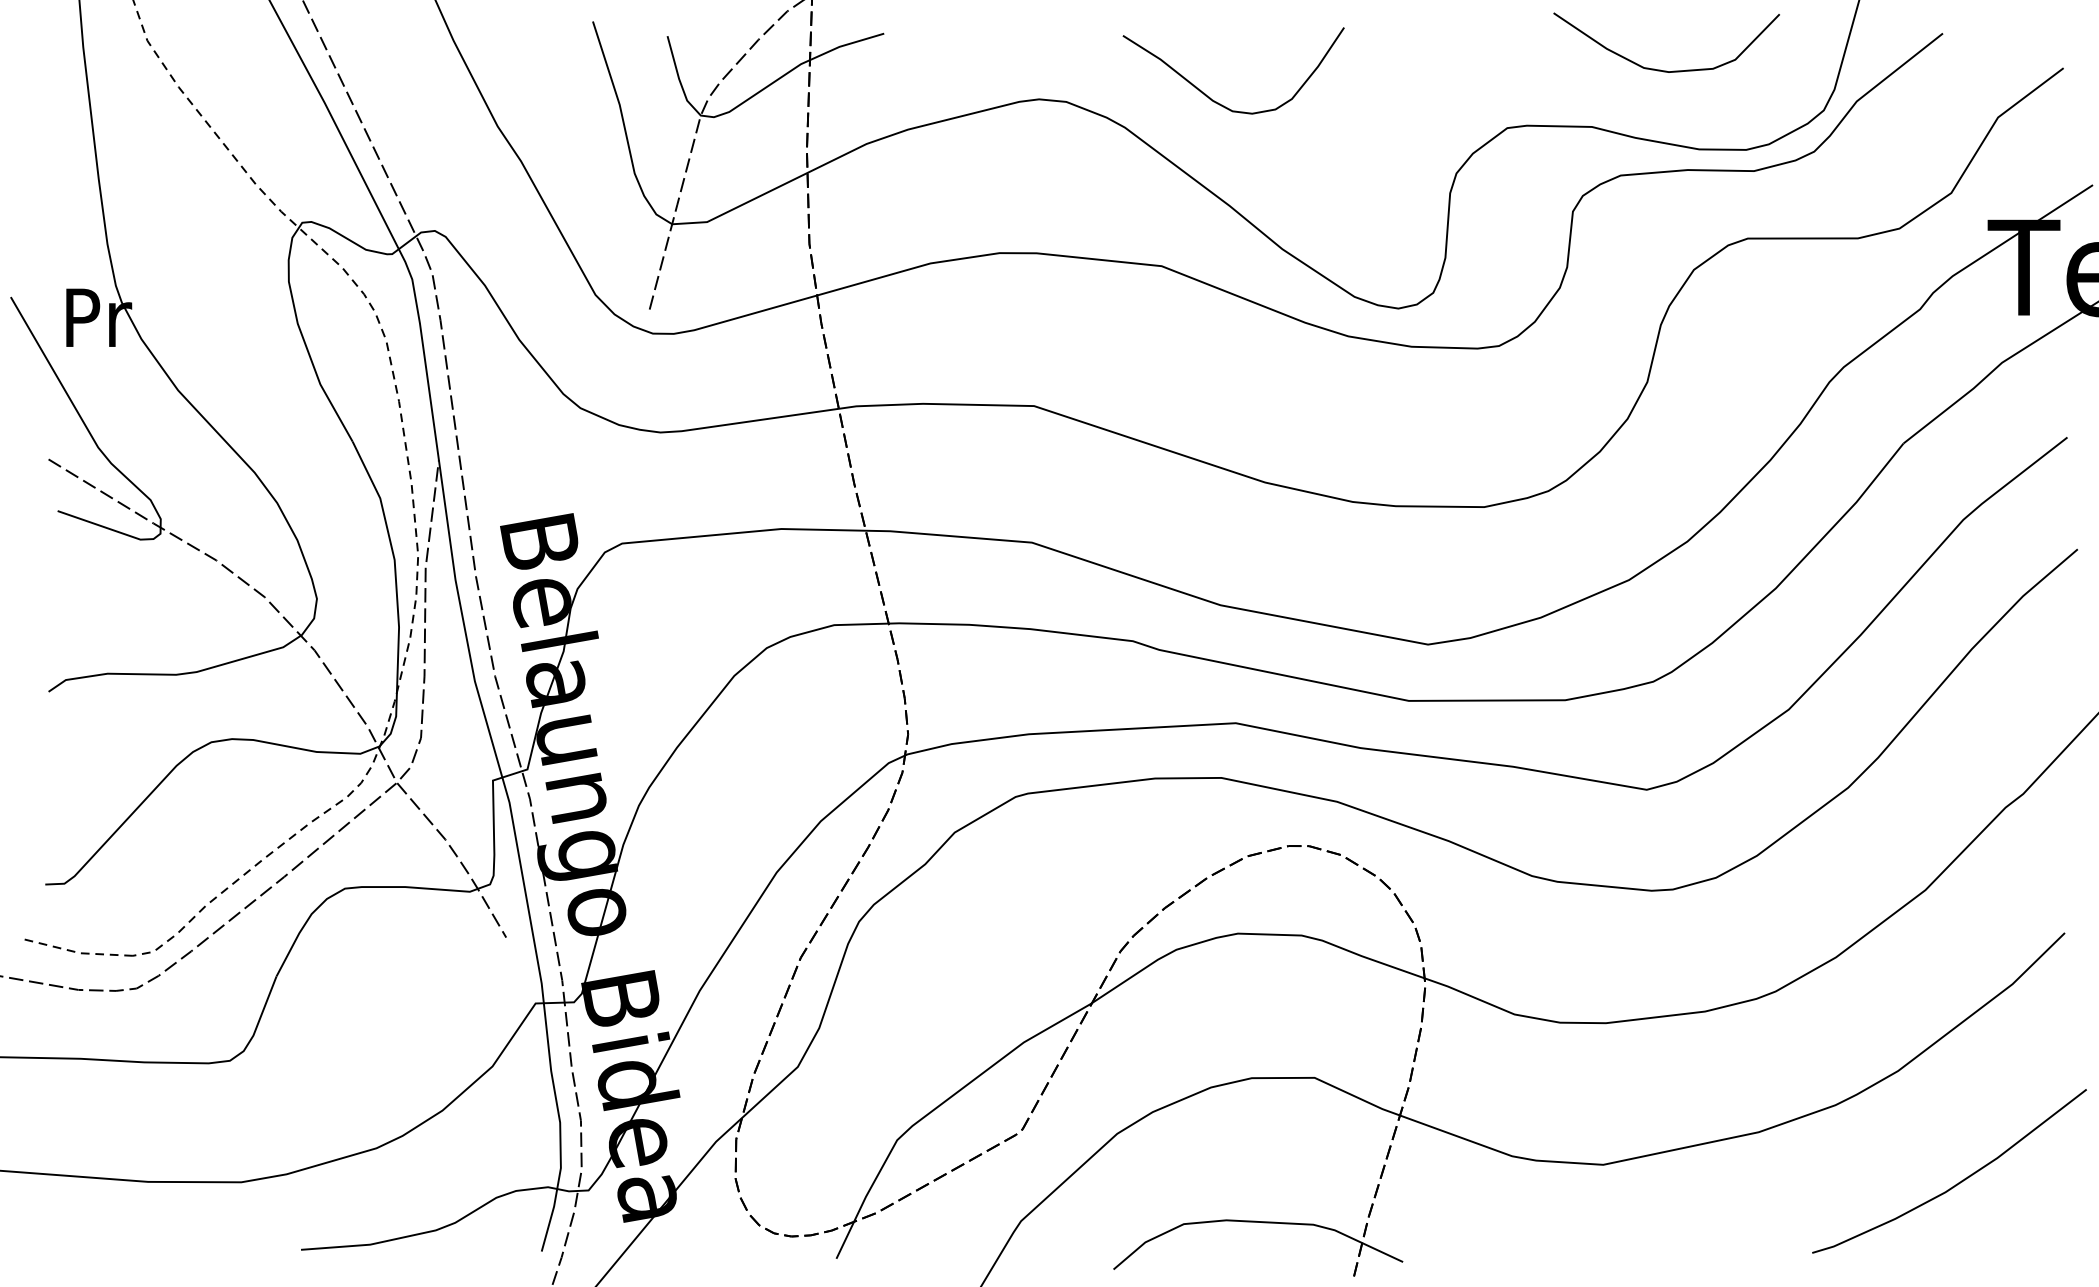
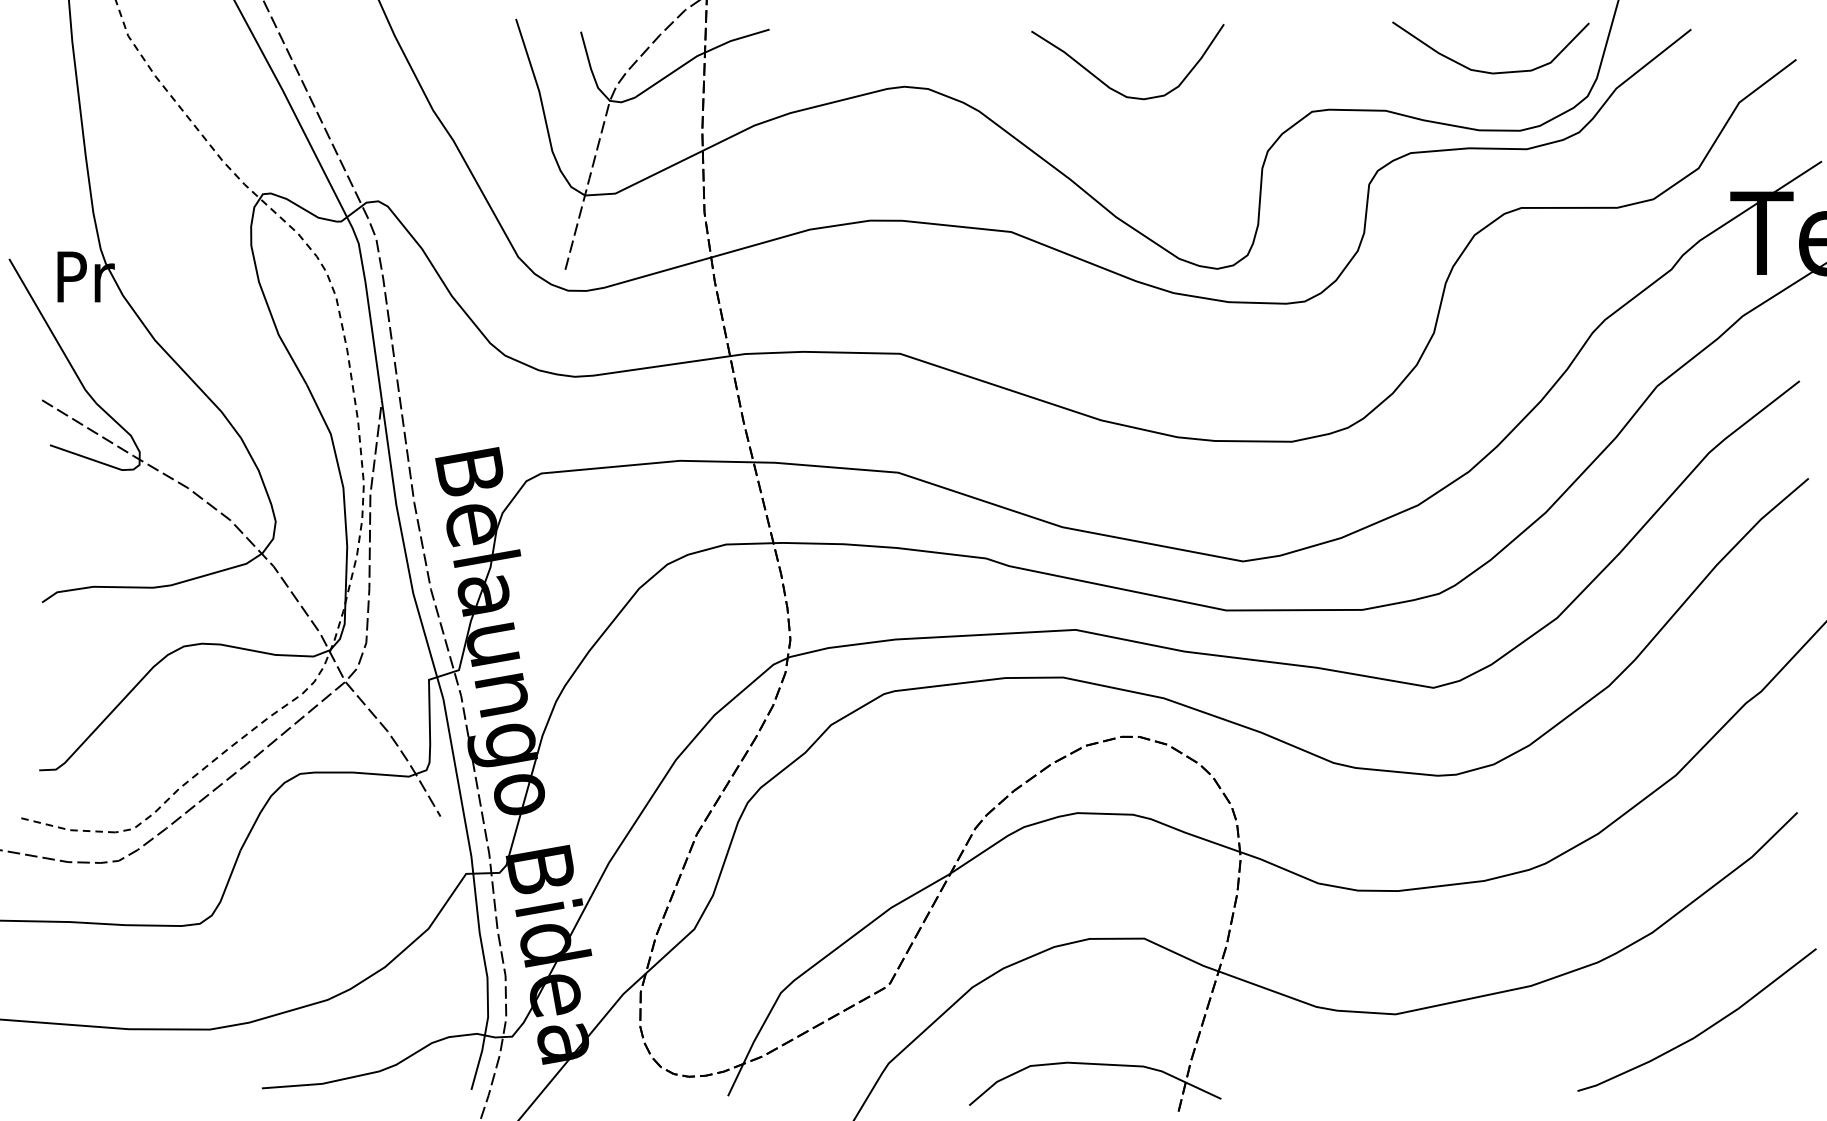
curve: (1660, 69) -> (1485, 71), moved
curve: (1218, 102) -> (1114, 89), moved

